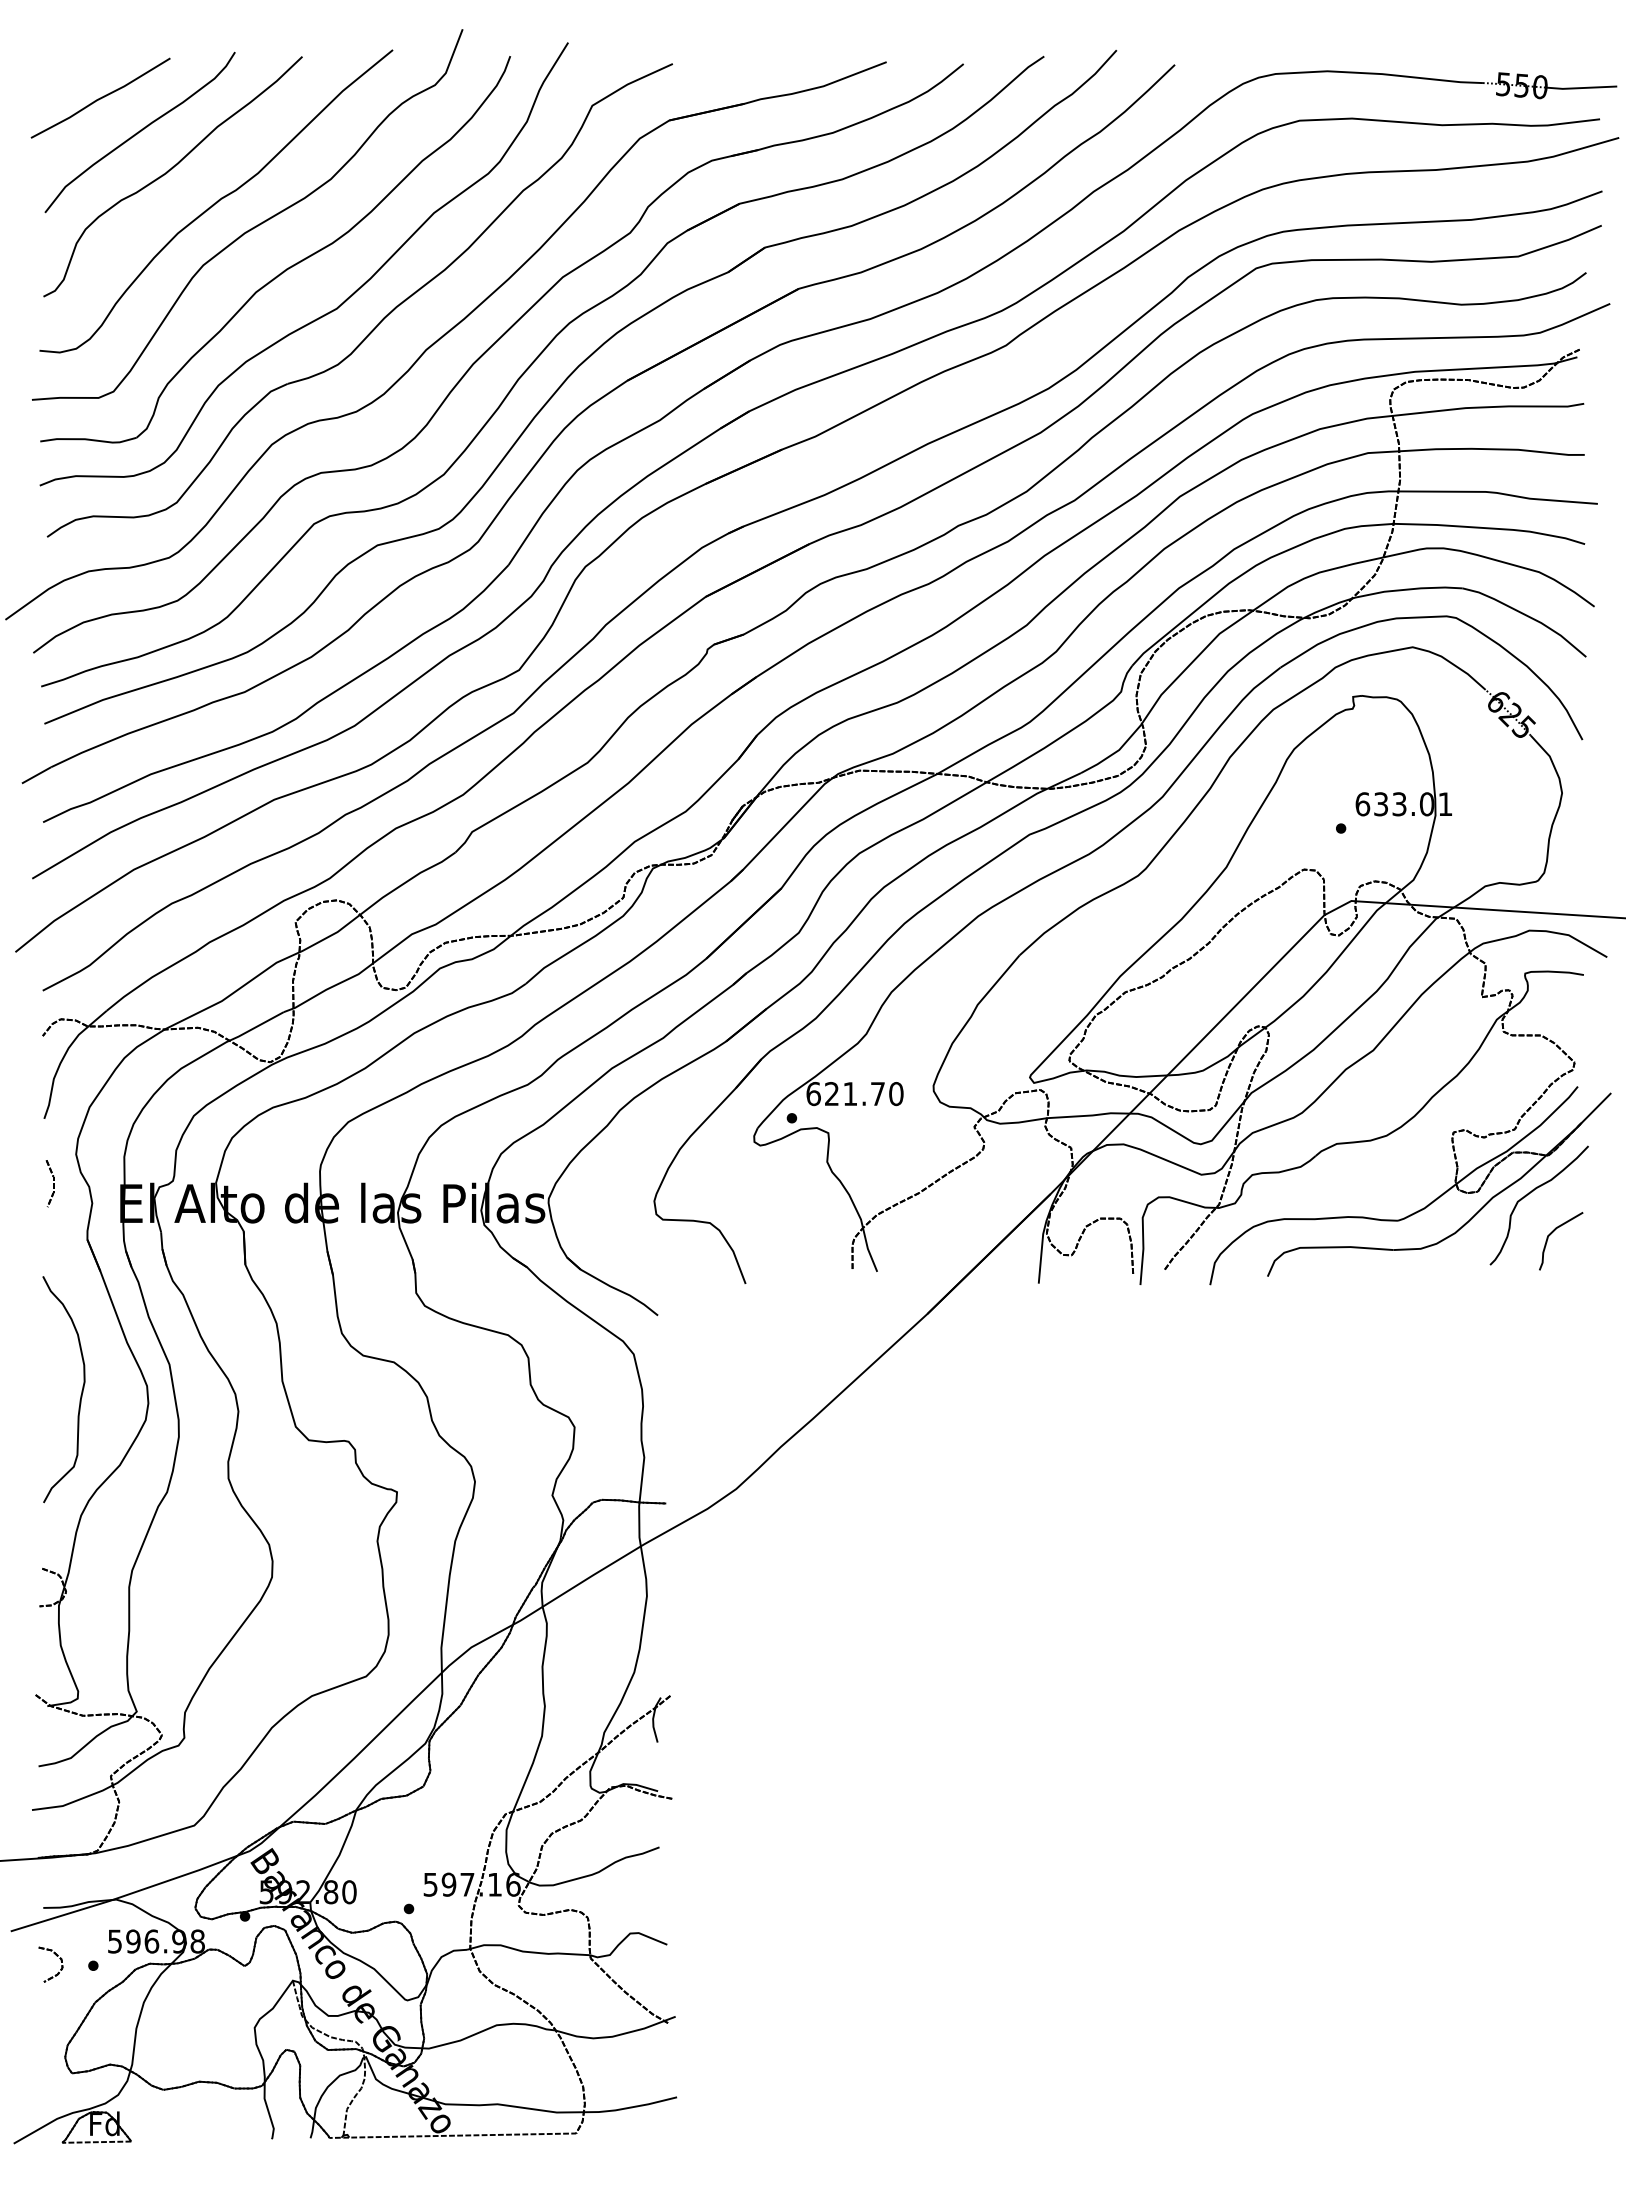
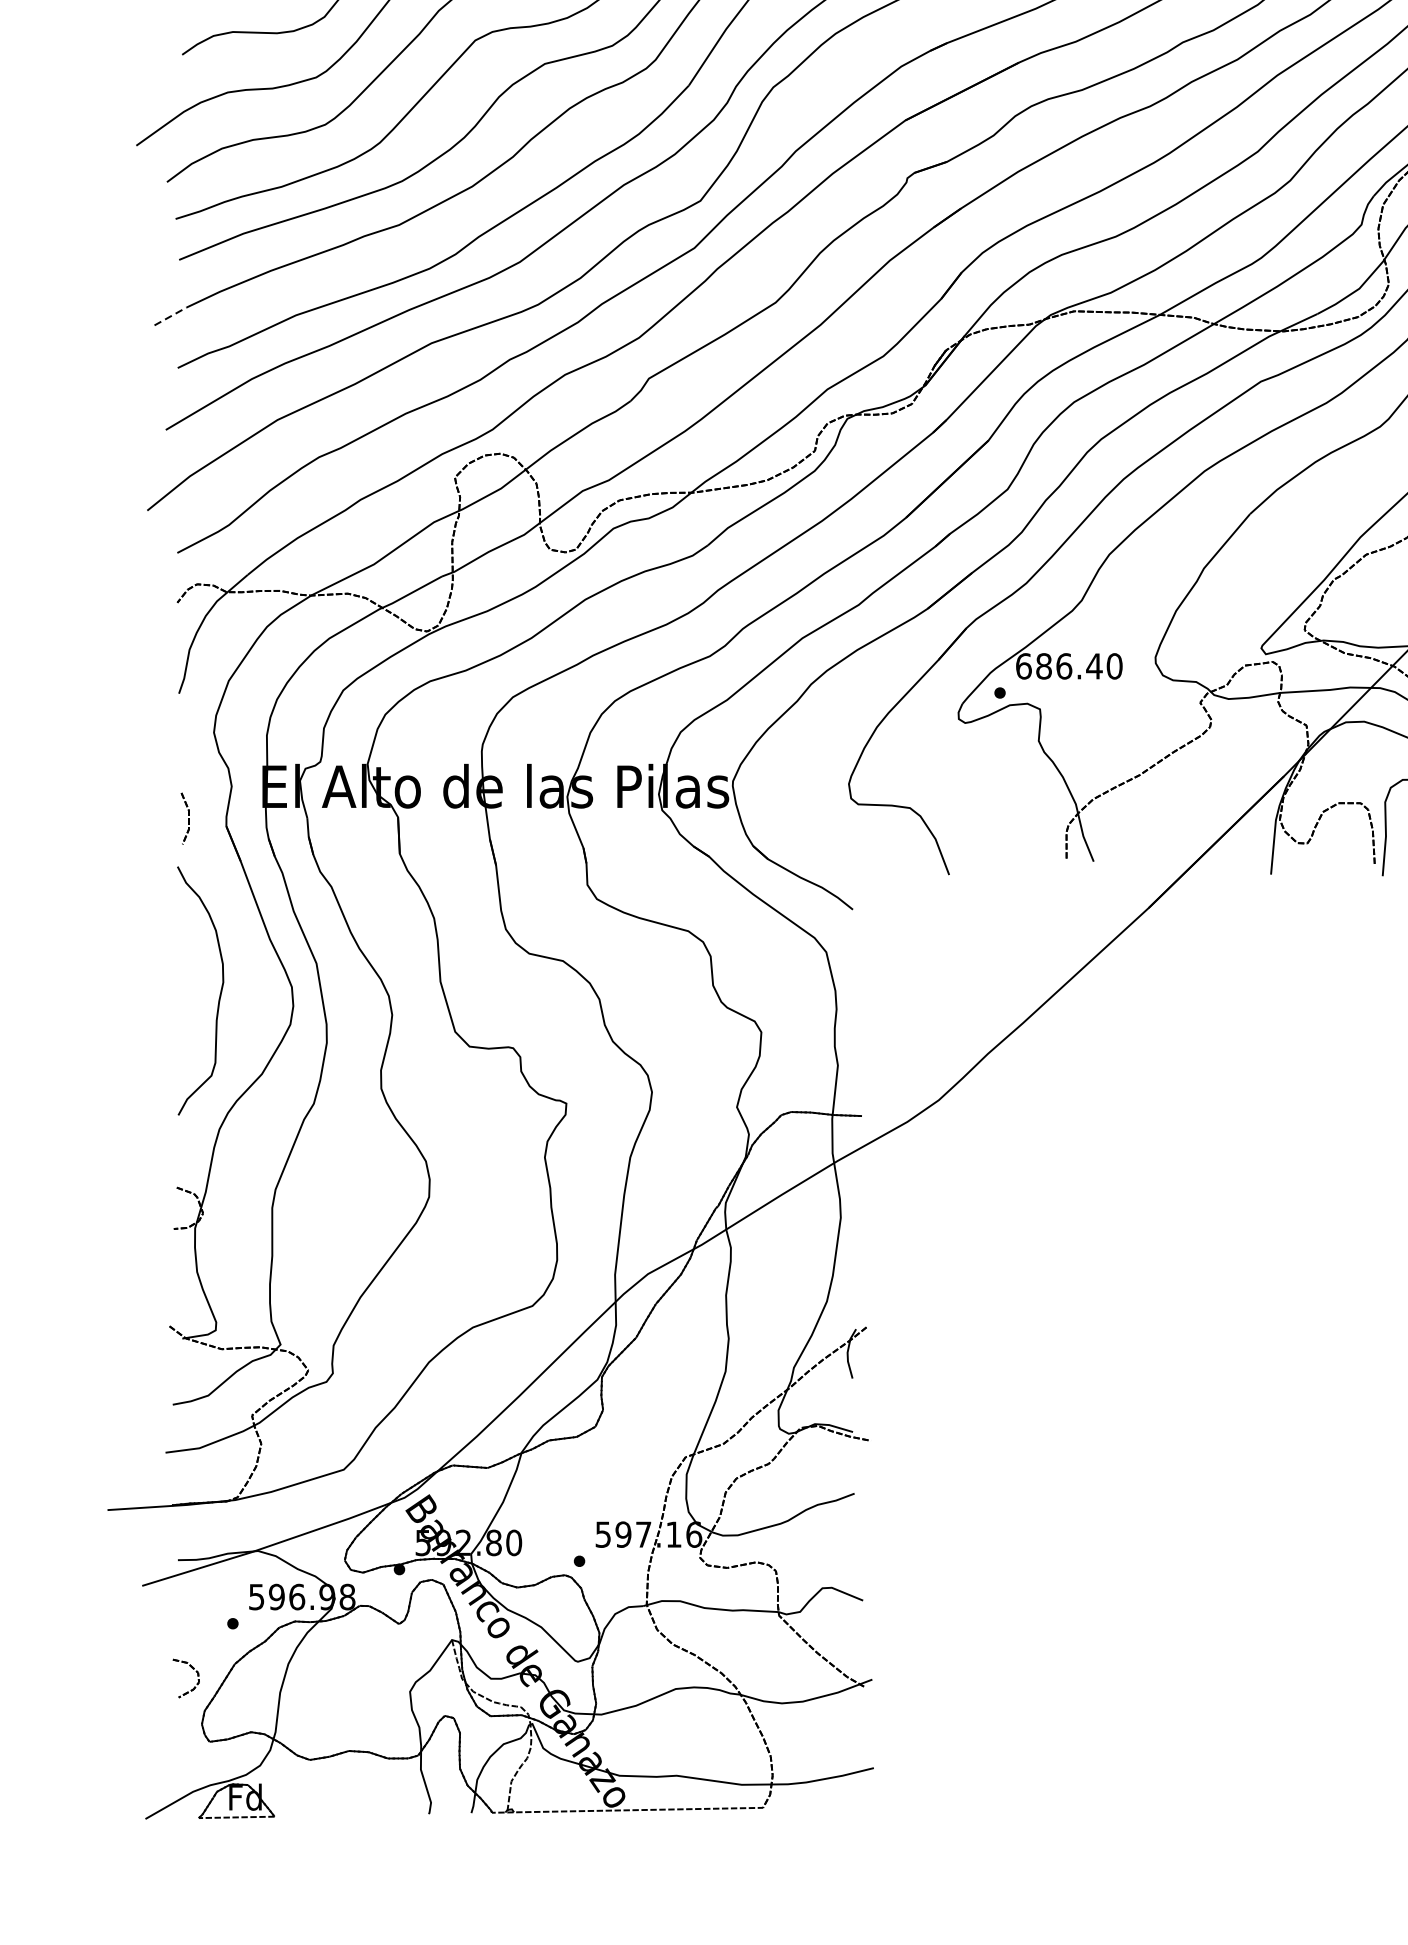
line: (36, 775) -> (170, 316), solid -> dashed
text: (854, 1094) -> (1068, 666), 621.70 -> 686.40
part: (49, 1183) -> (184, 818), moved
part: (56, 1956) -> (192, 1669), moved

